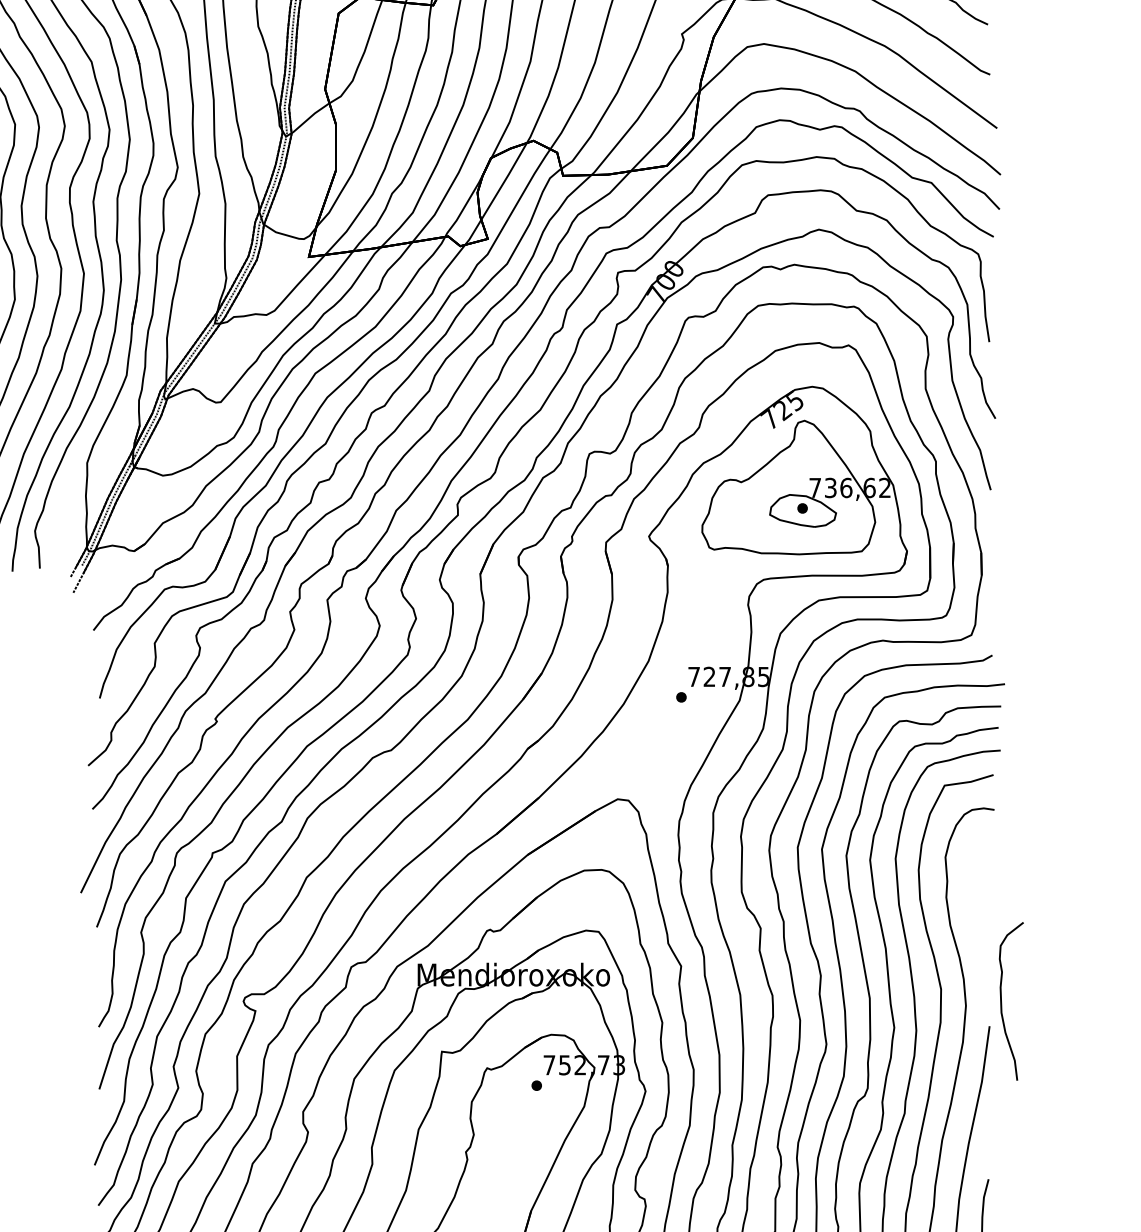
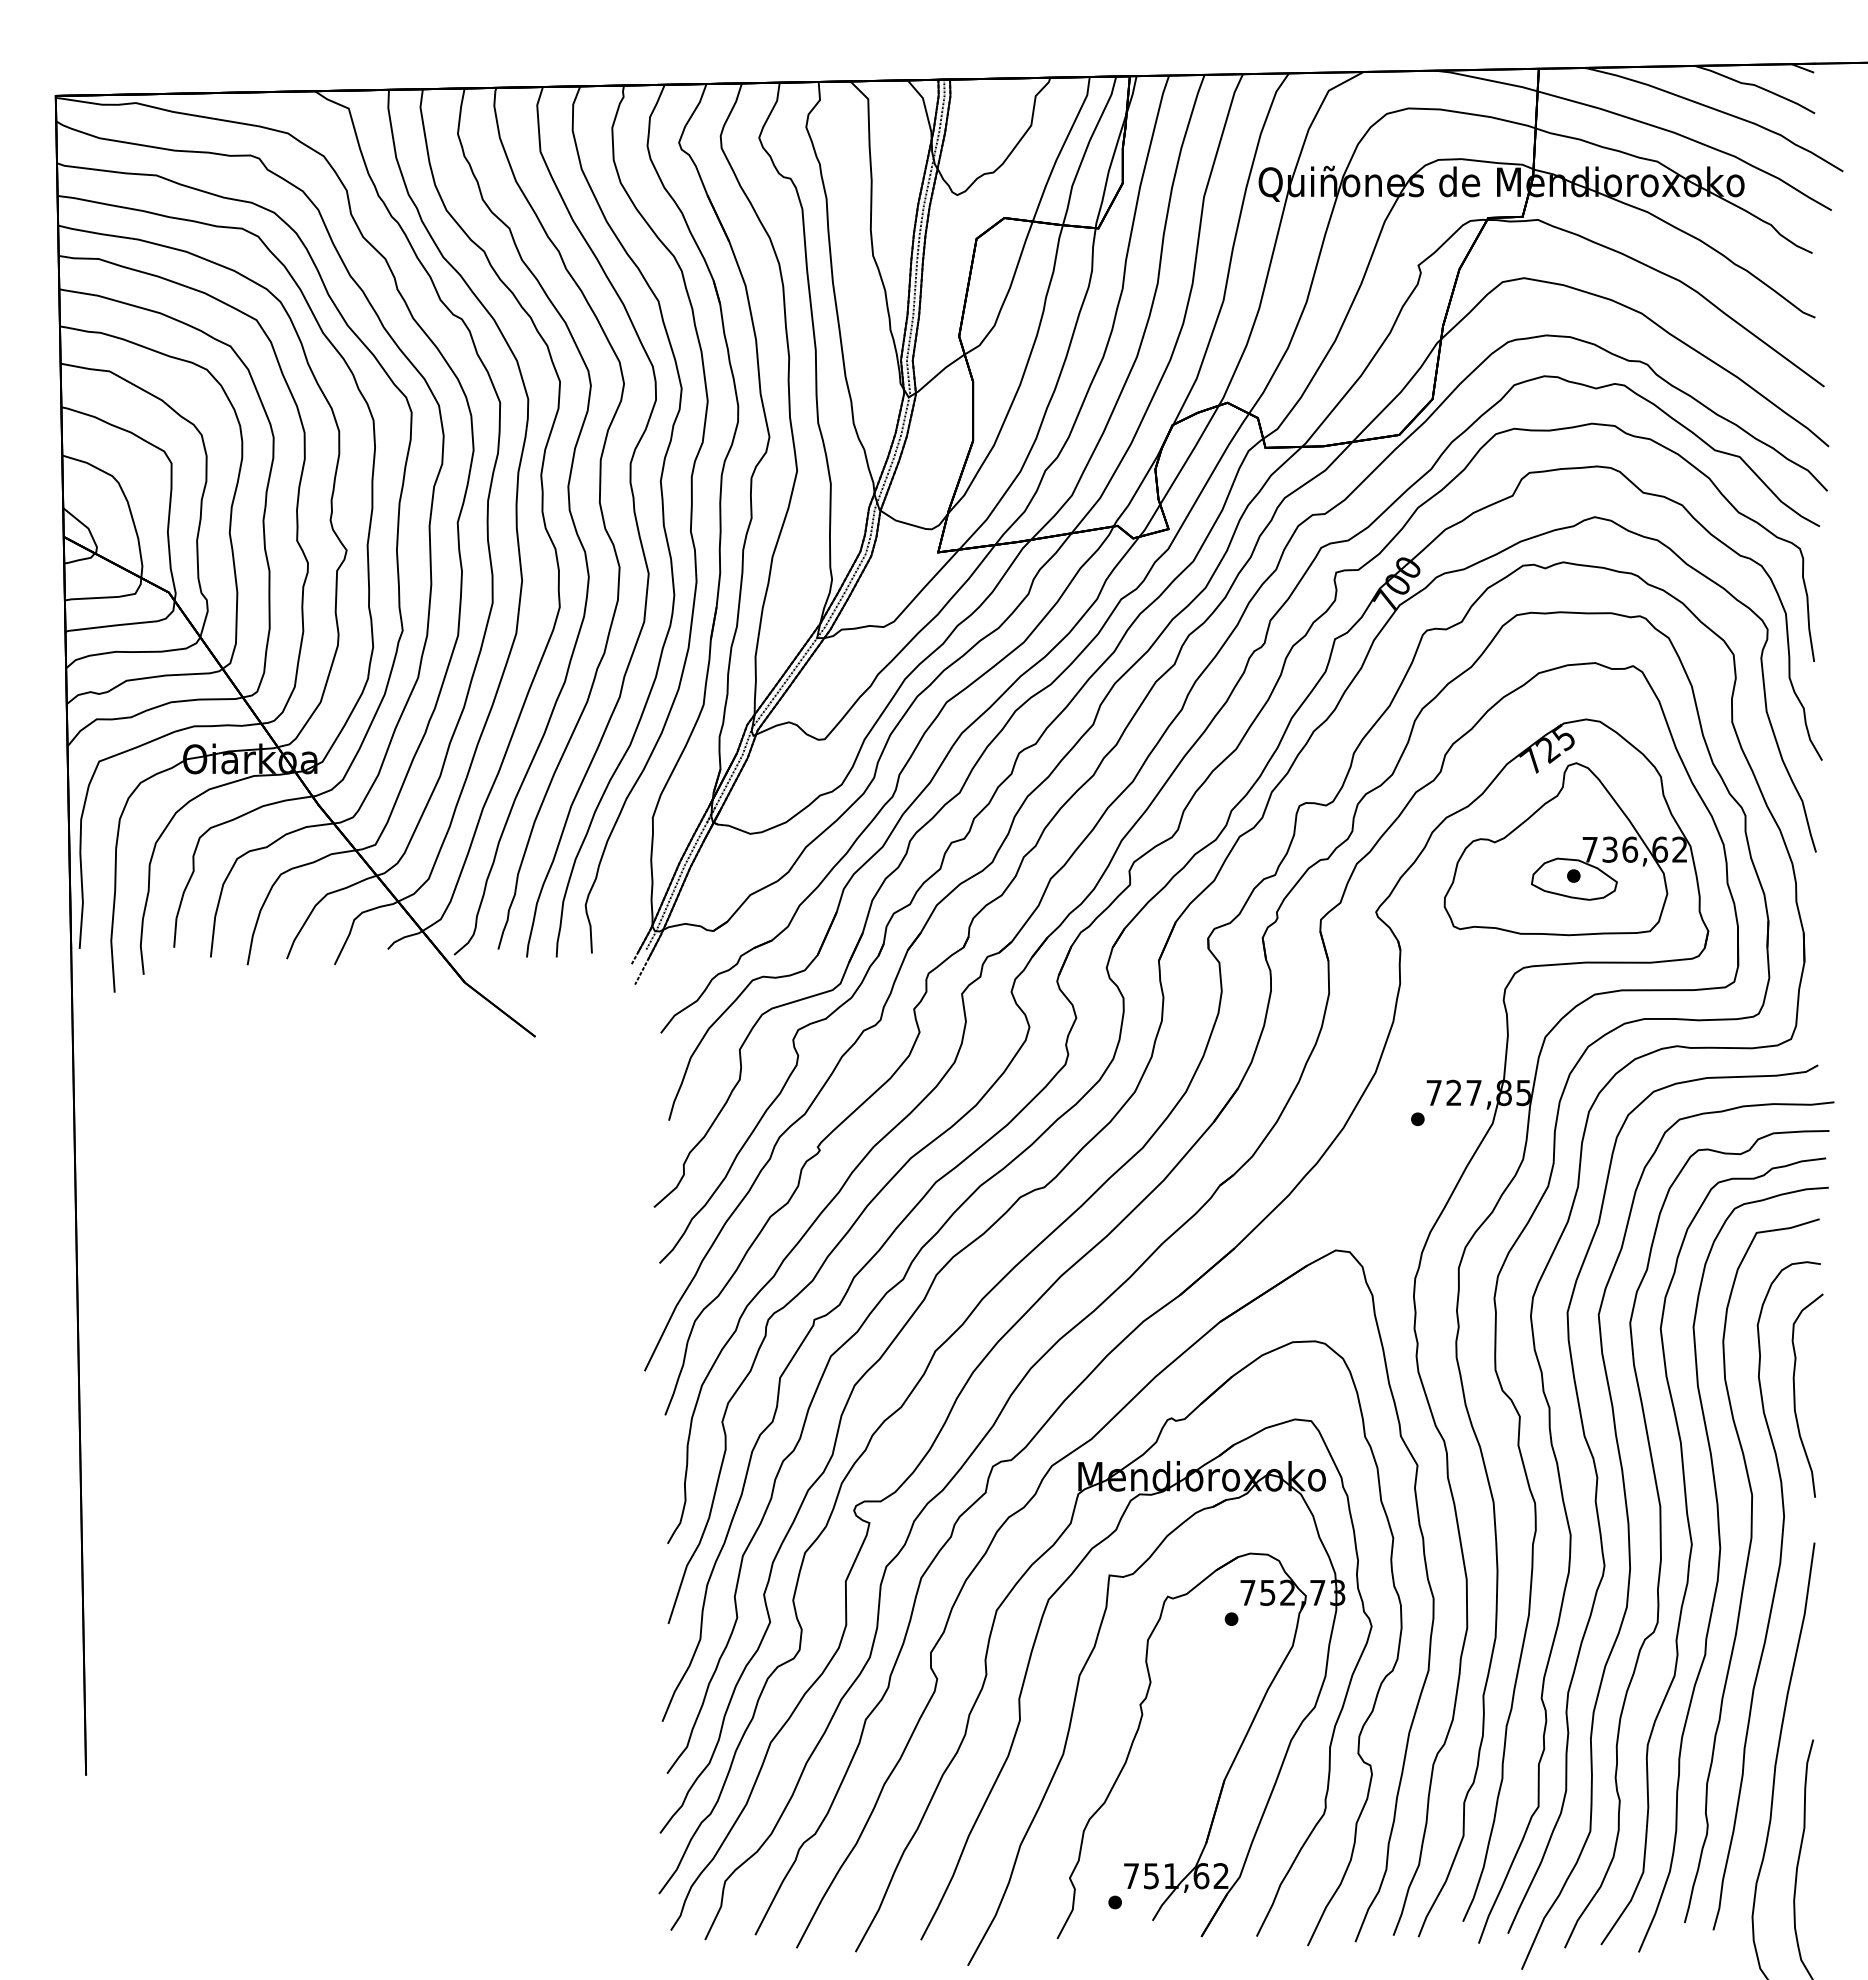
curve: (1002, 1001) -> (1795, 1395), moved

